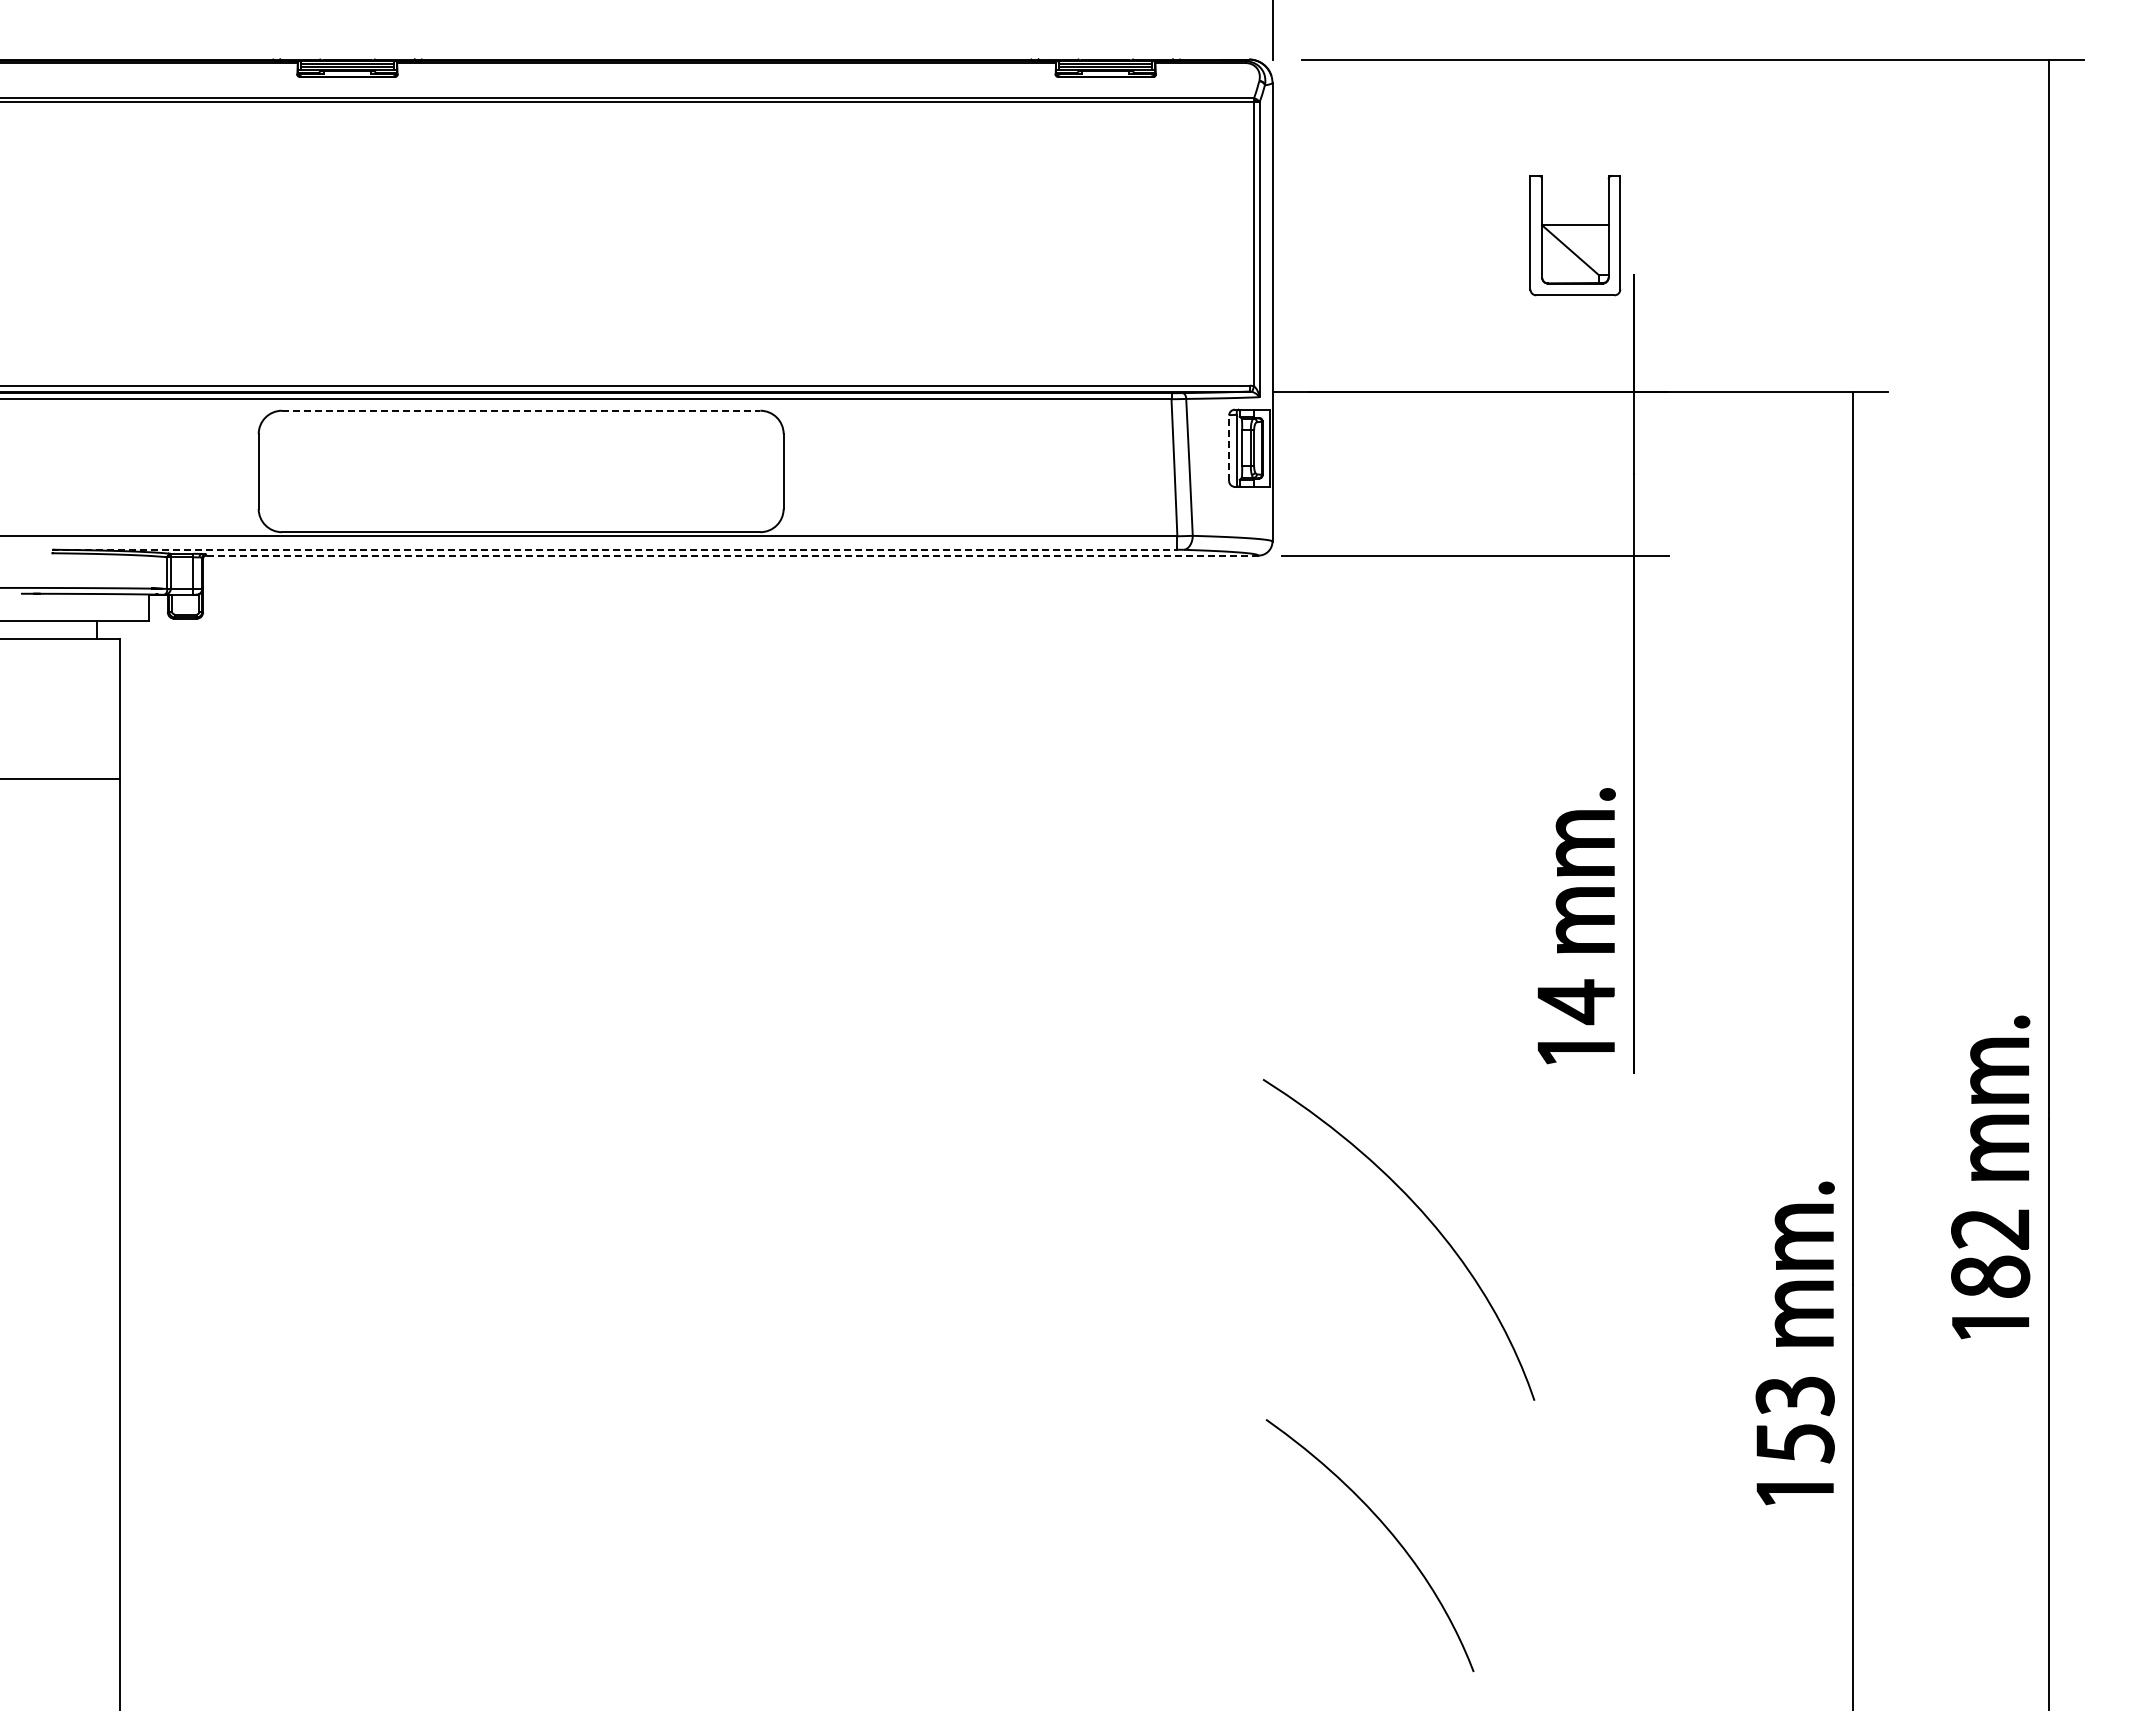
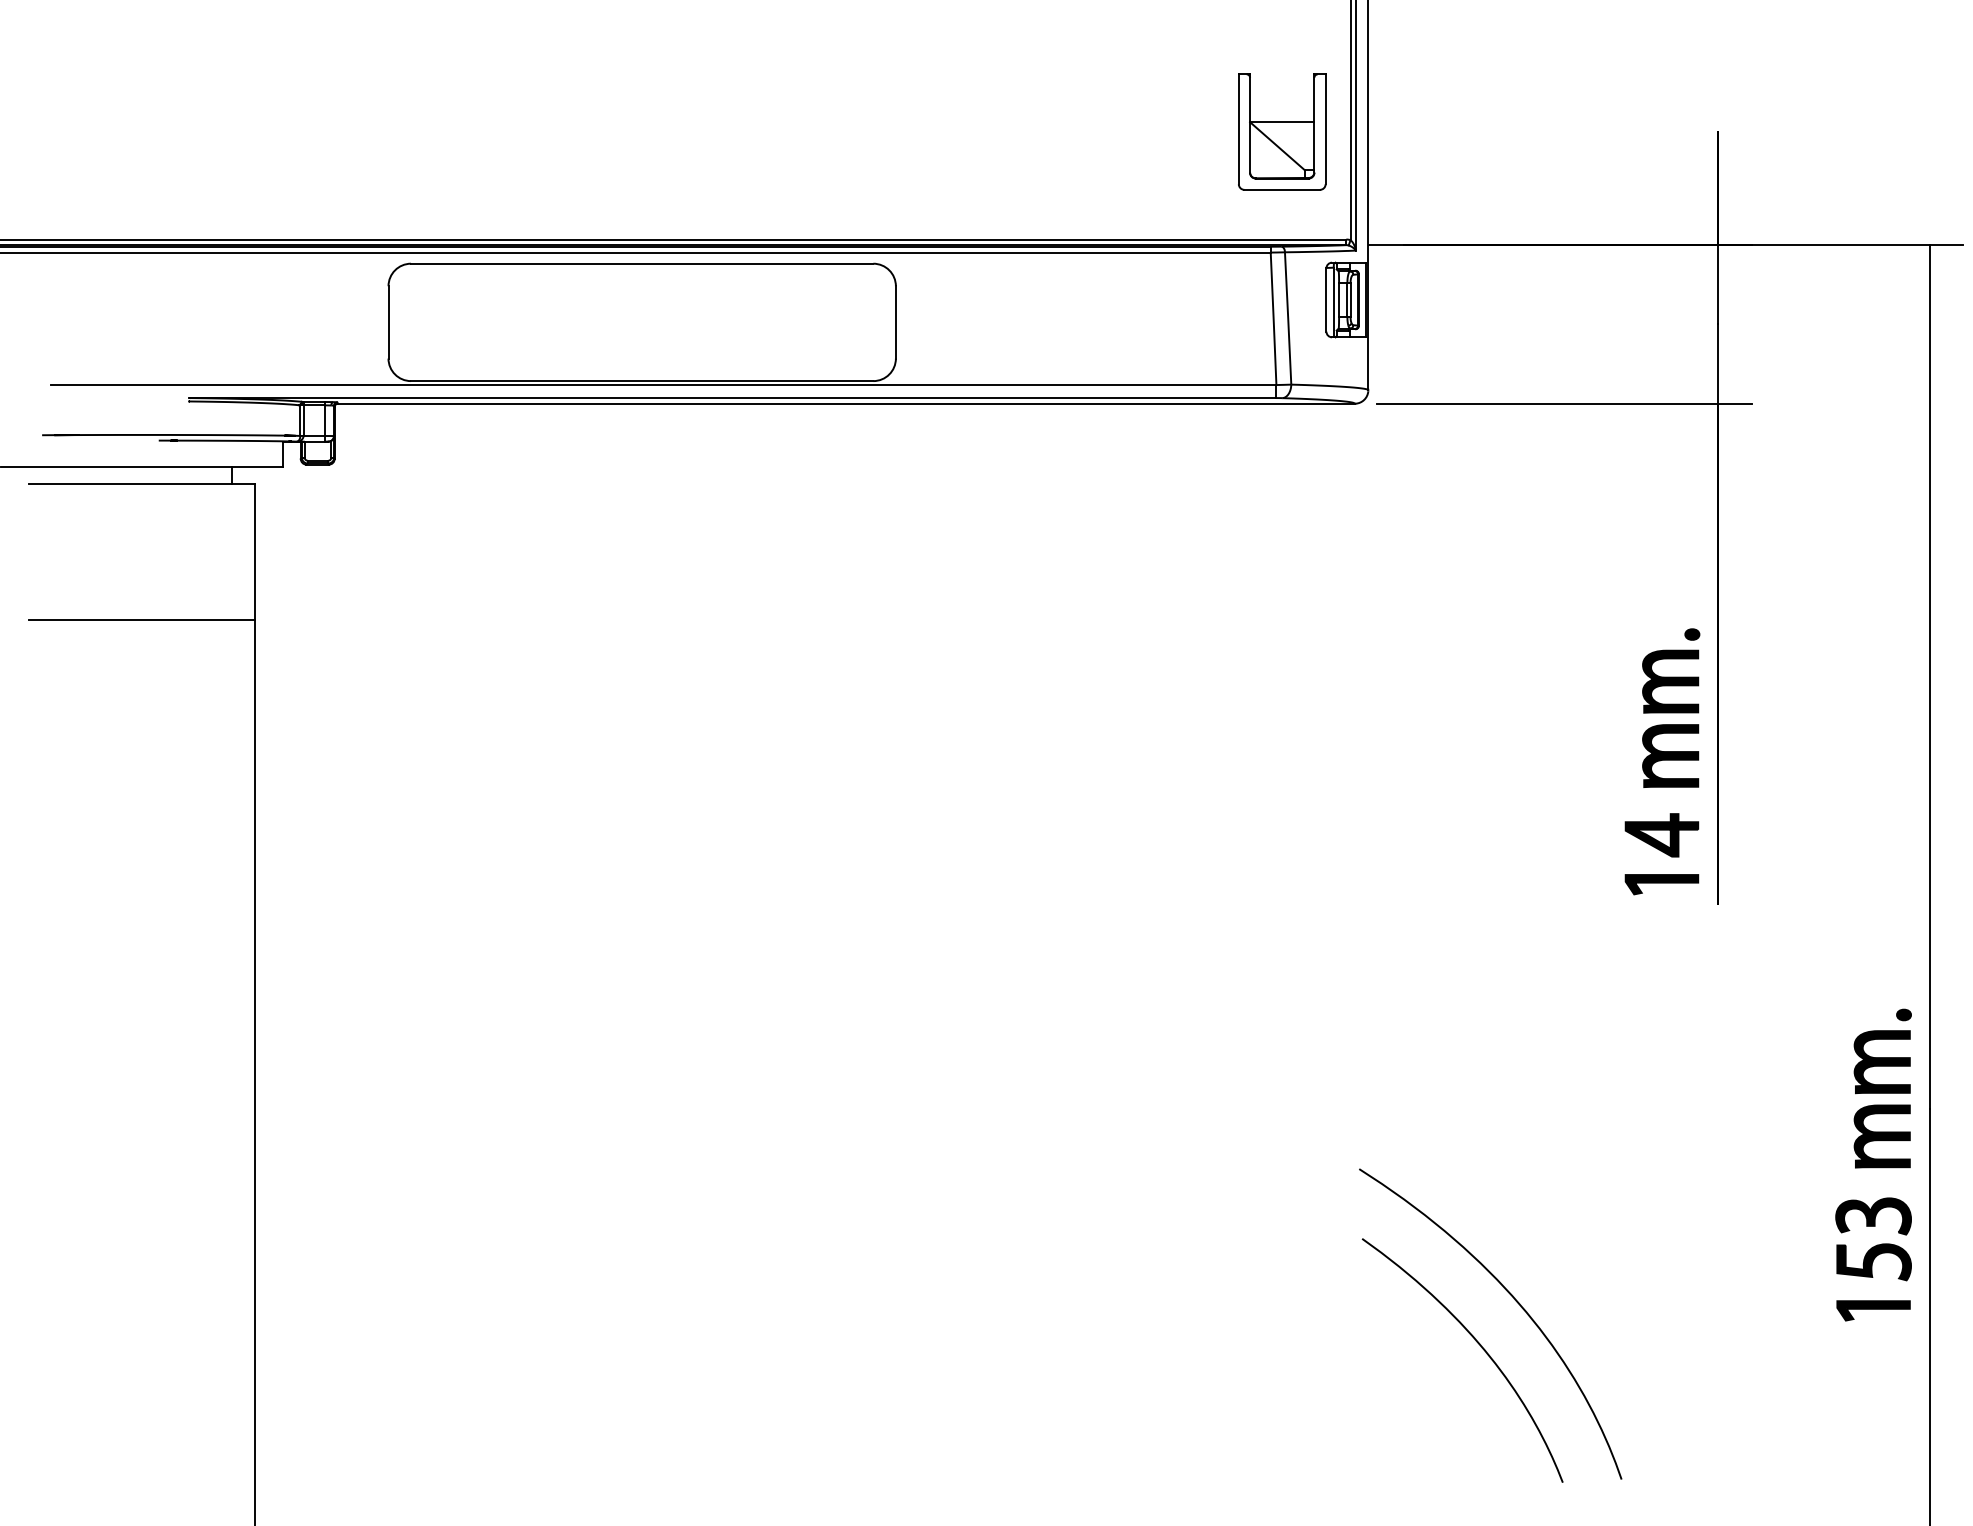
part: (1575, 235) -> (1282, 132), moved
line: (521, 410) -> (642, 263), dashed -> solid
line: (1229, 448) -> (1326, 300), dashed -> solid
line: (614, 549) -> (732, 397), dashed -> solid
line: (731, 555) -> (845, 403), dashed -> solid
curve: (1426, 1218) -> (1517, 1303), moved

